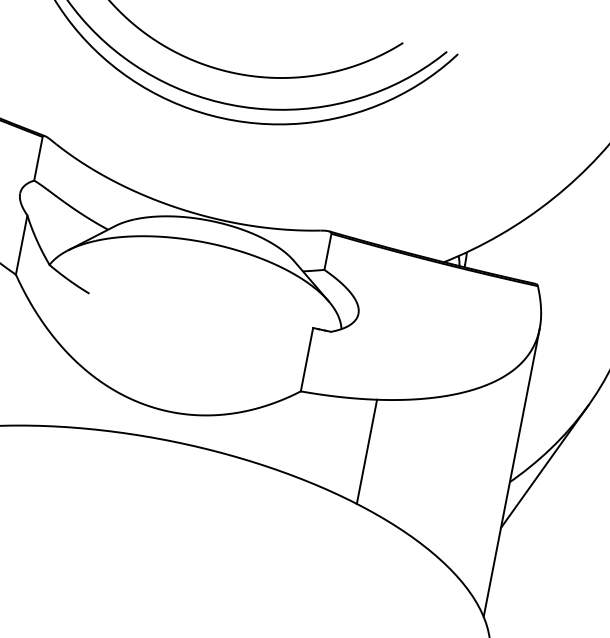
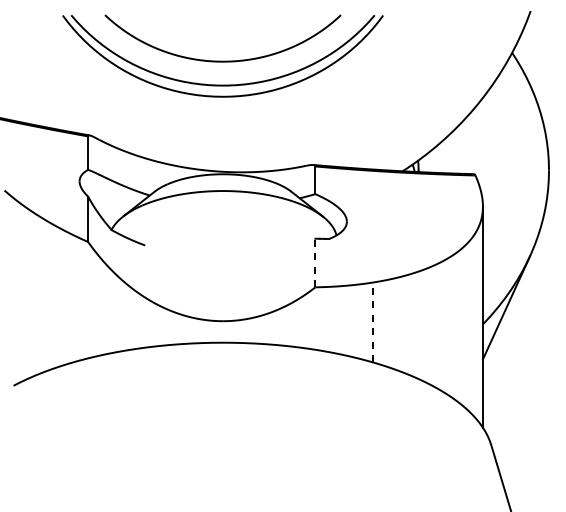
line: (307, 359) -> (315, 262), solid -> dashed
line: (366, 451) -> (372, 322), solid -> dashed

